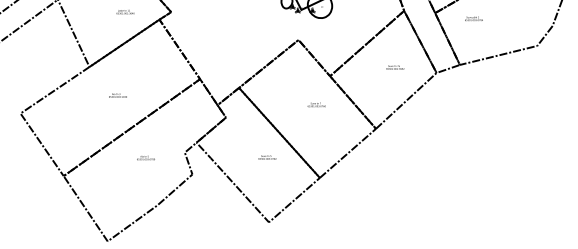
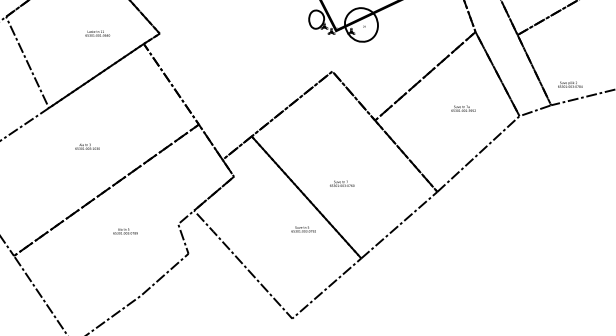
text: (473, 18) -> (569, 84), moved
text: (316, 104) -> (341, 183), moved
text: (267, 157) -> (303, 229), moved

